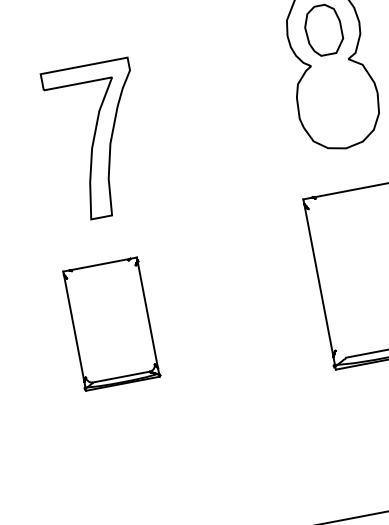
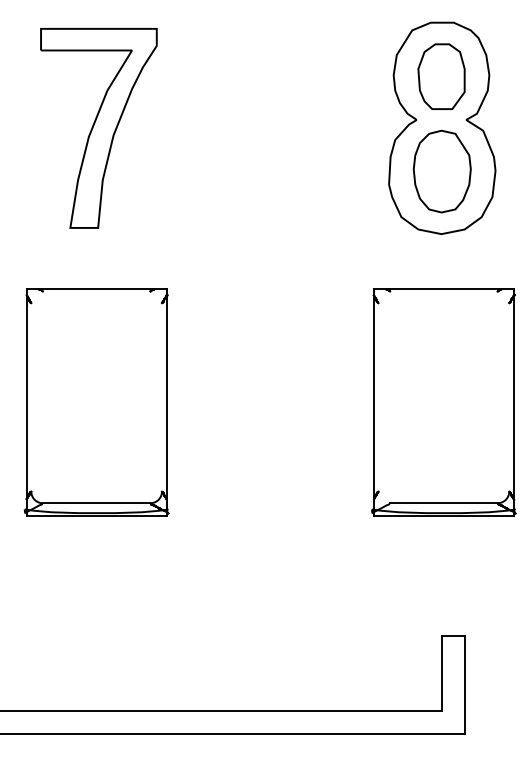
part: (337, 101) -> (441, 171), added
part: (98, 140) -> (98, 128), moved
part: (111, 324) -> (96, 402), size x1.43

